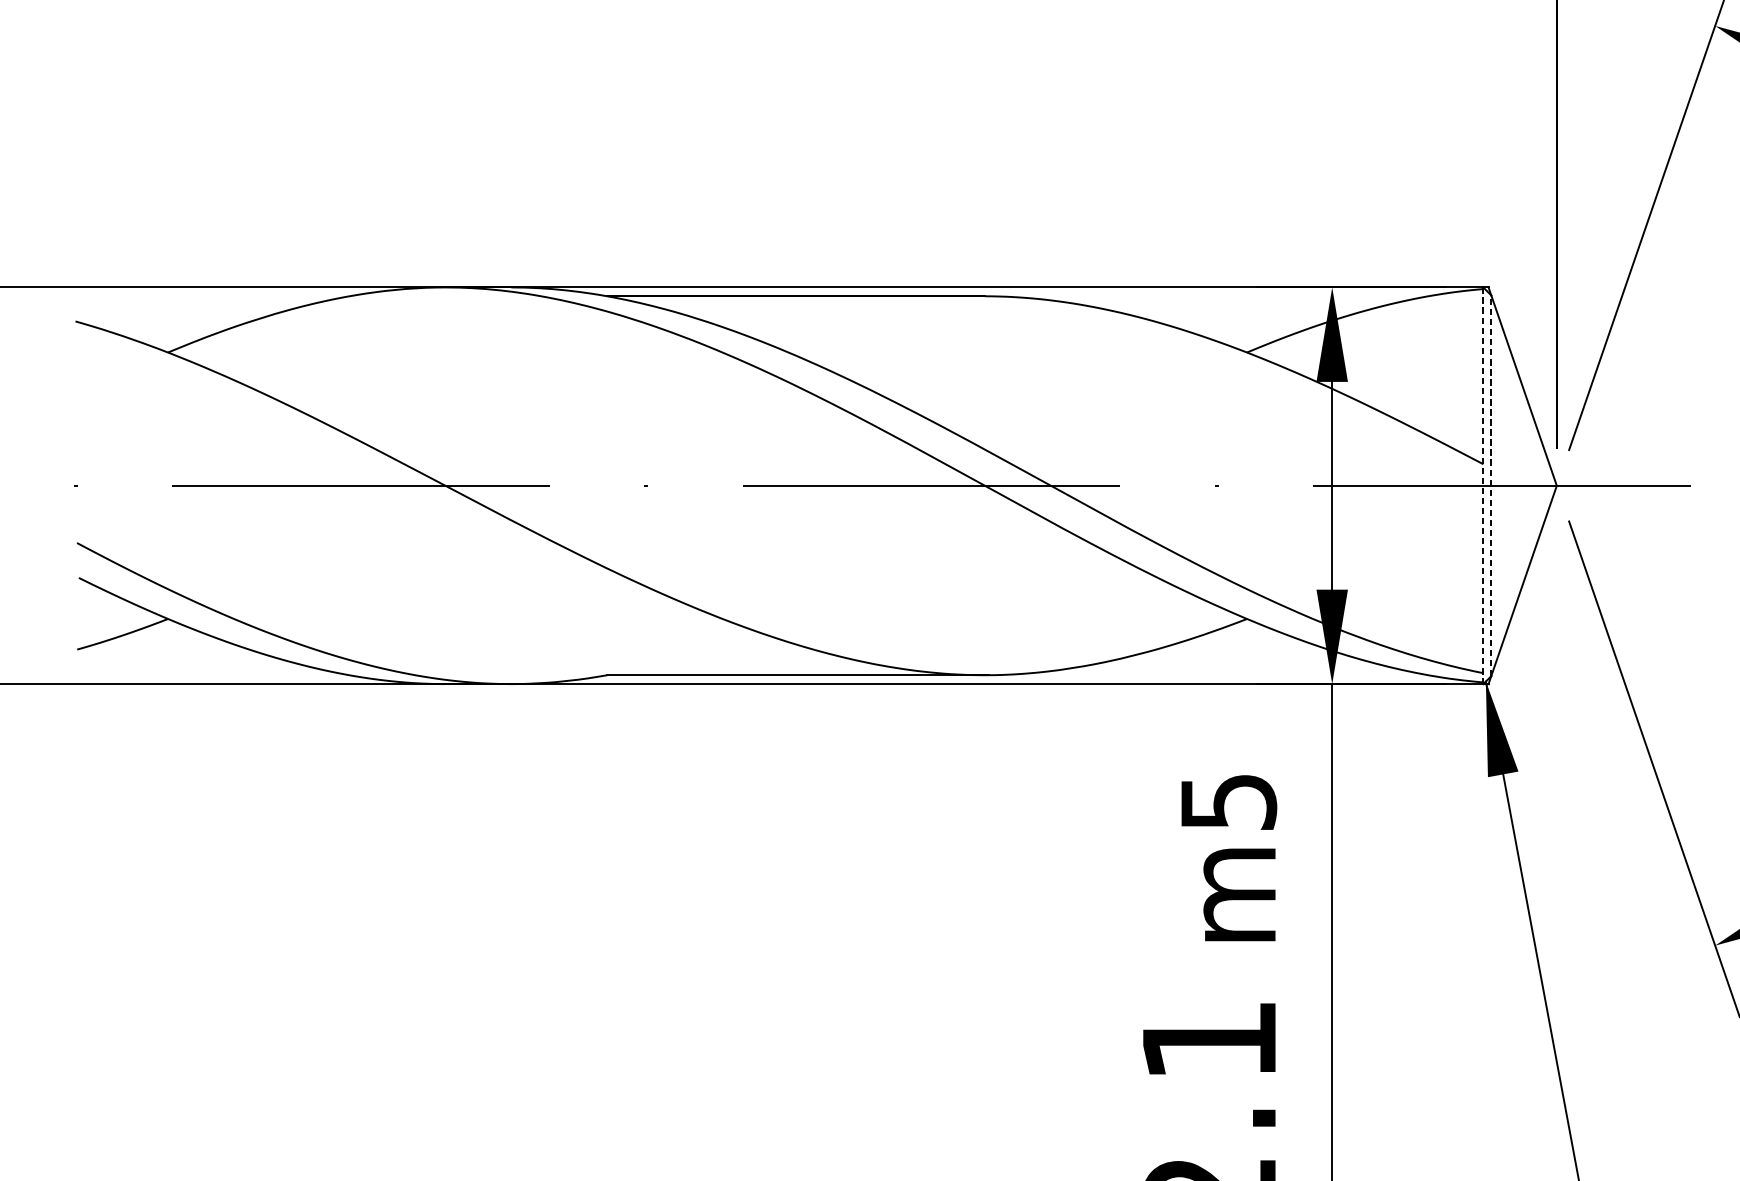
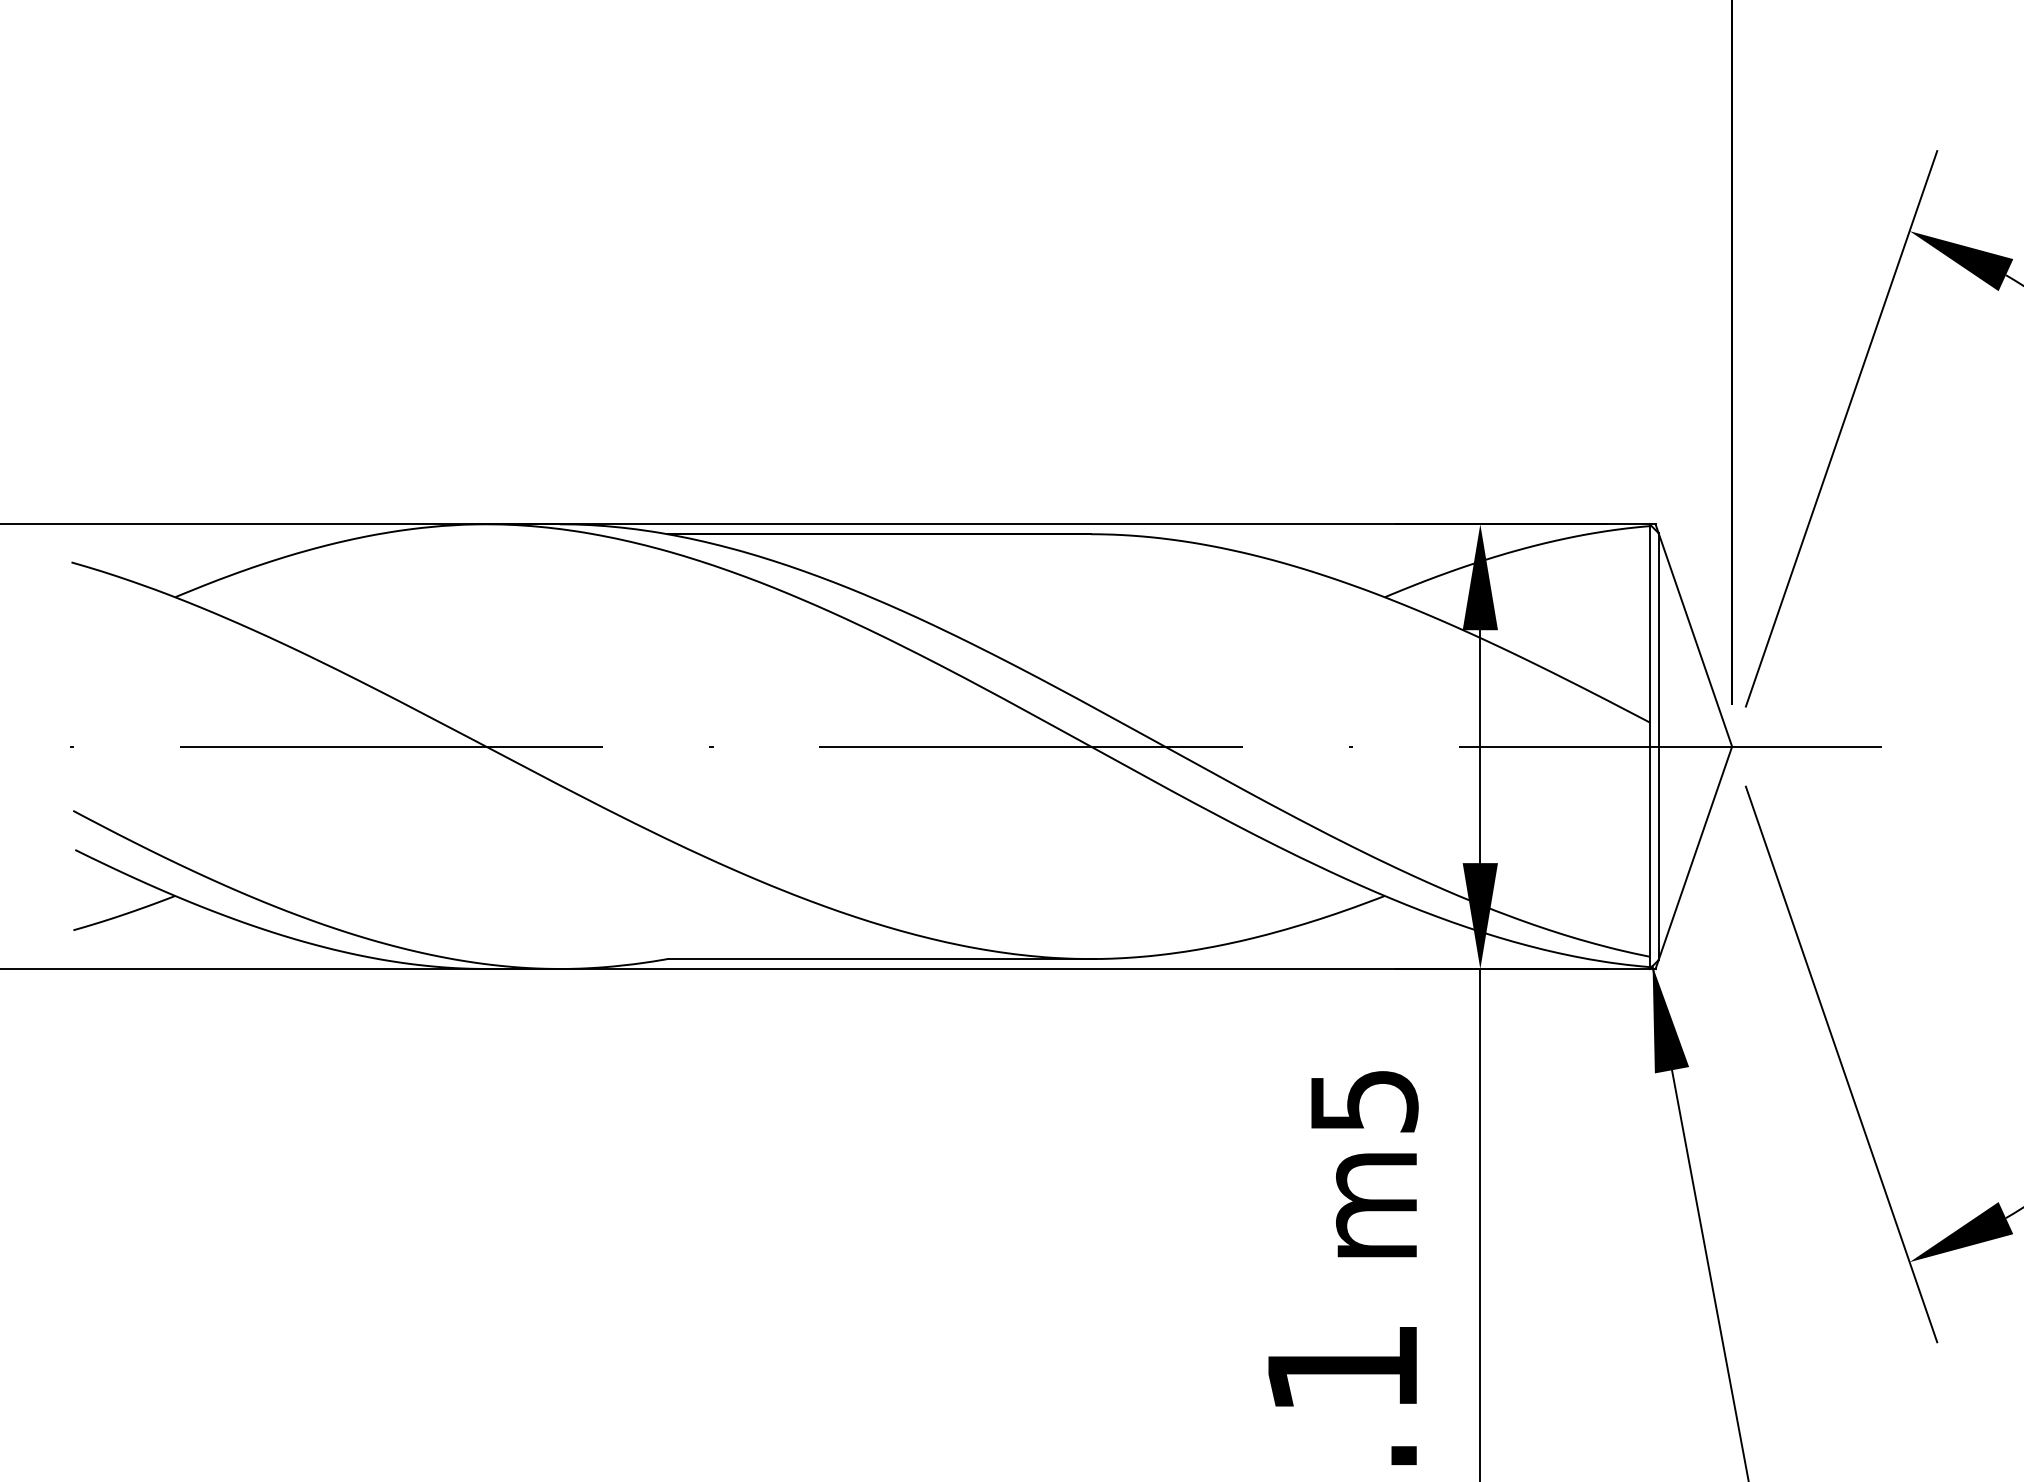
line: (1491, 485) -> (1658, 746), dashed -> solid
line: (1483, 486) -> (1649, 747), dashed -> solid

